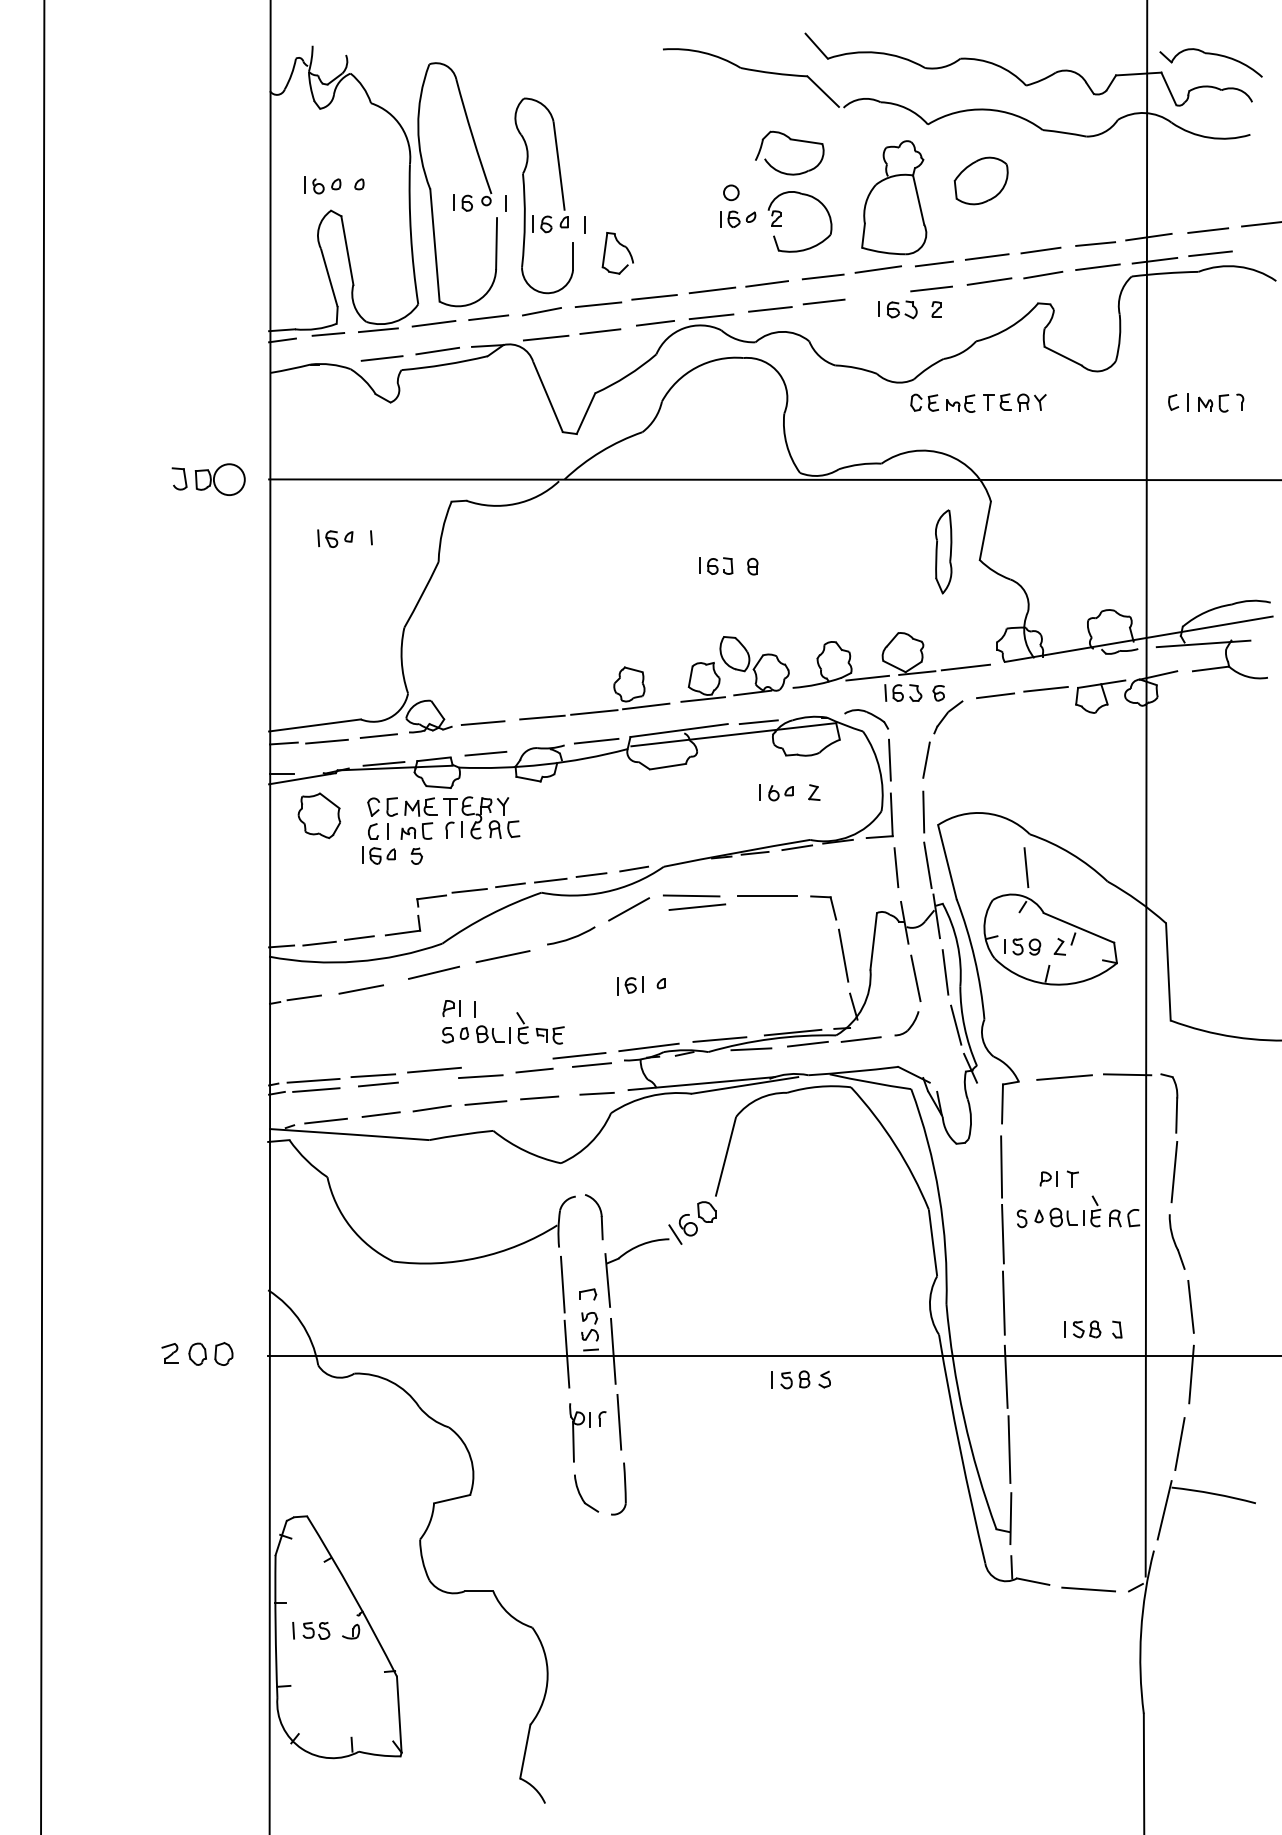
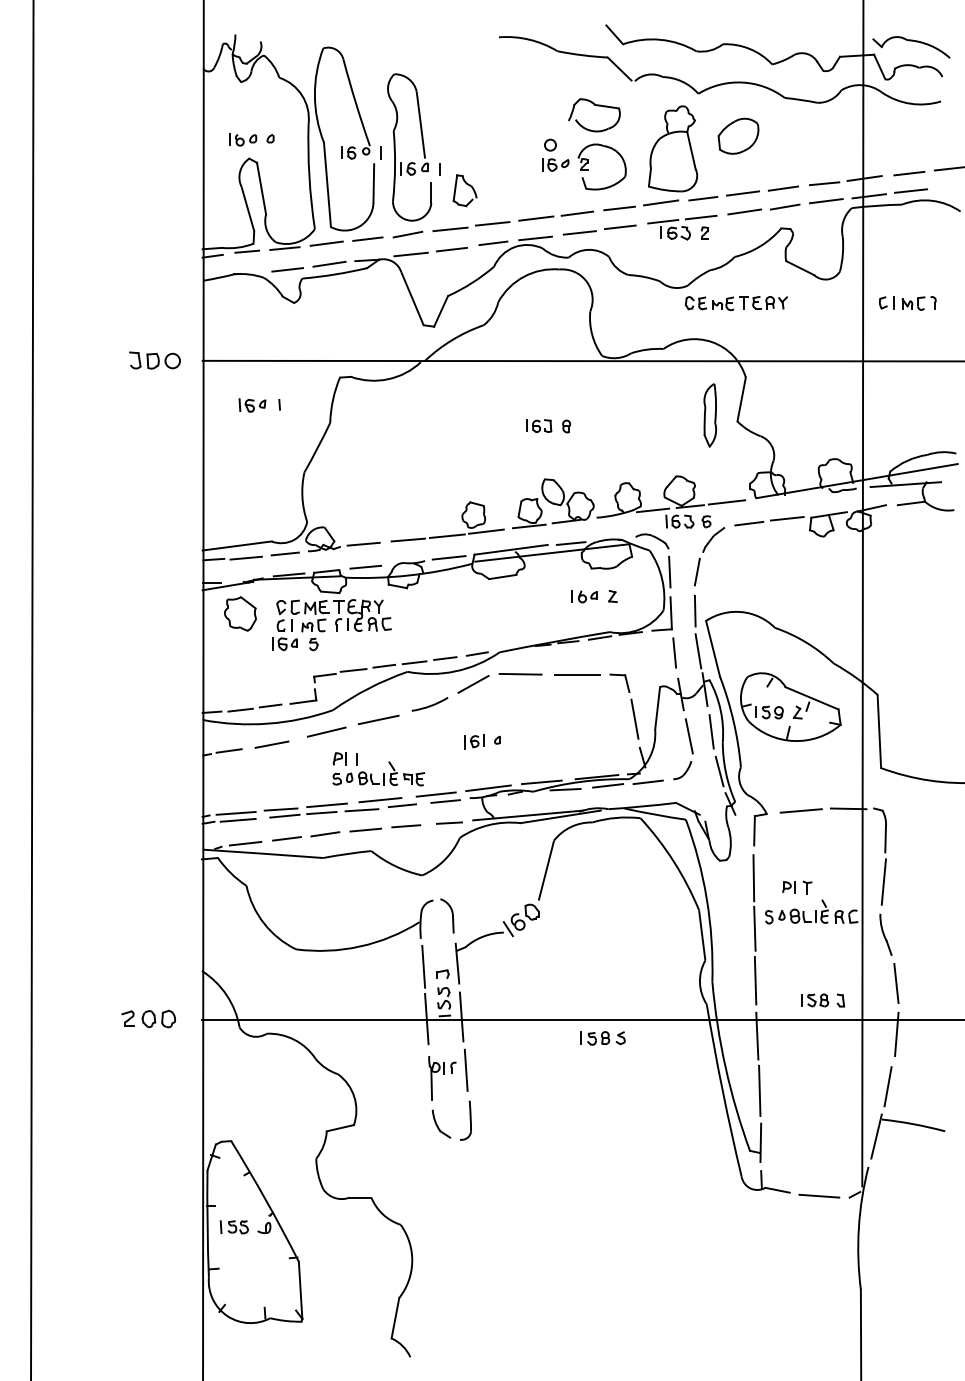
line: (881, 294) -> (663, 221), added
circle: (229, 479) -> (172, 360), size x0.62
line: (1026, 867) -> (772, 652), removed
line: (697, 906) -> (380, 799), moved
line: (427, 1079) -> (321, 812), added

